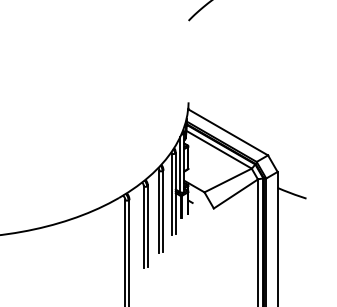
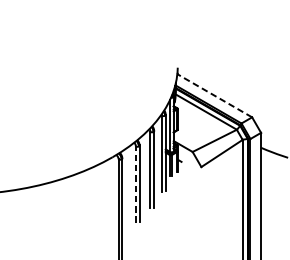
line: (227, 132) -> (214, 95), solid -> dashed
line: (143, 227) -> (135, 184), solid -> dashed

